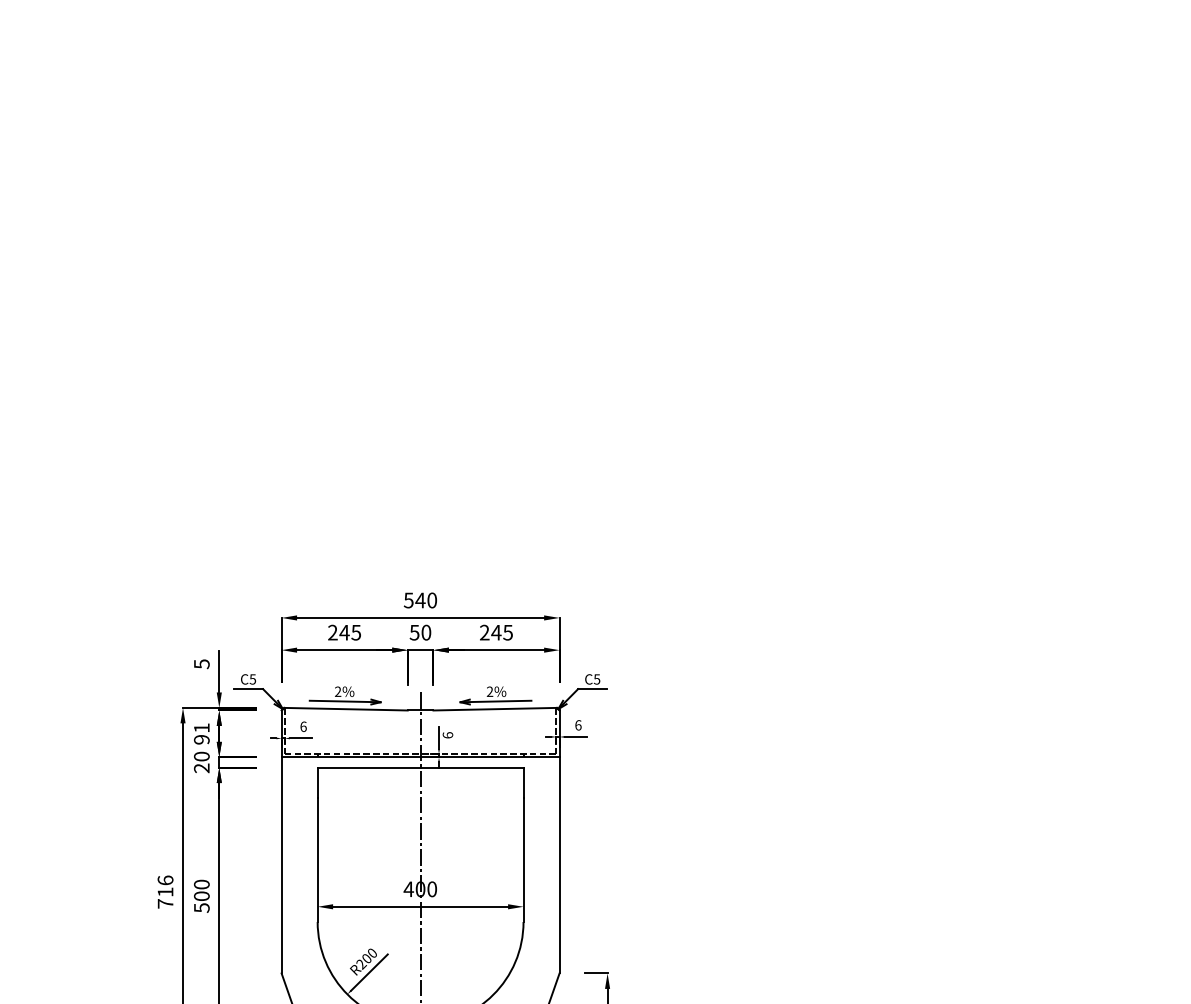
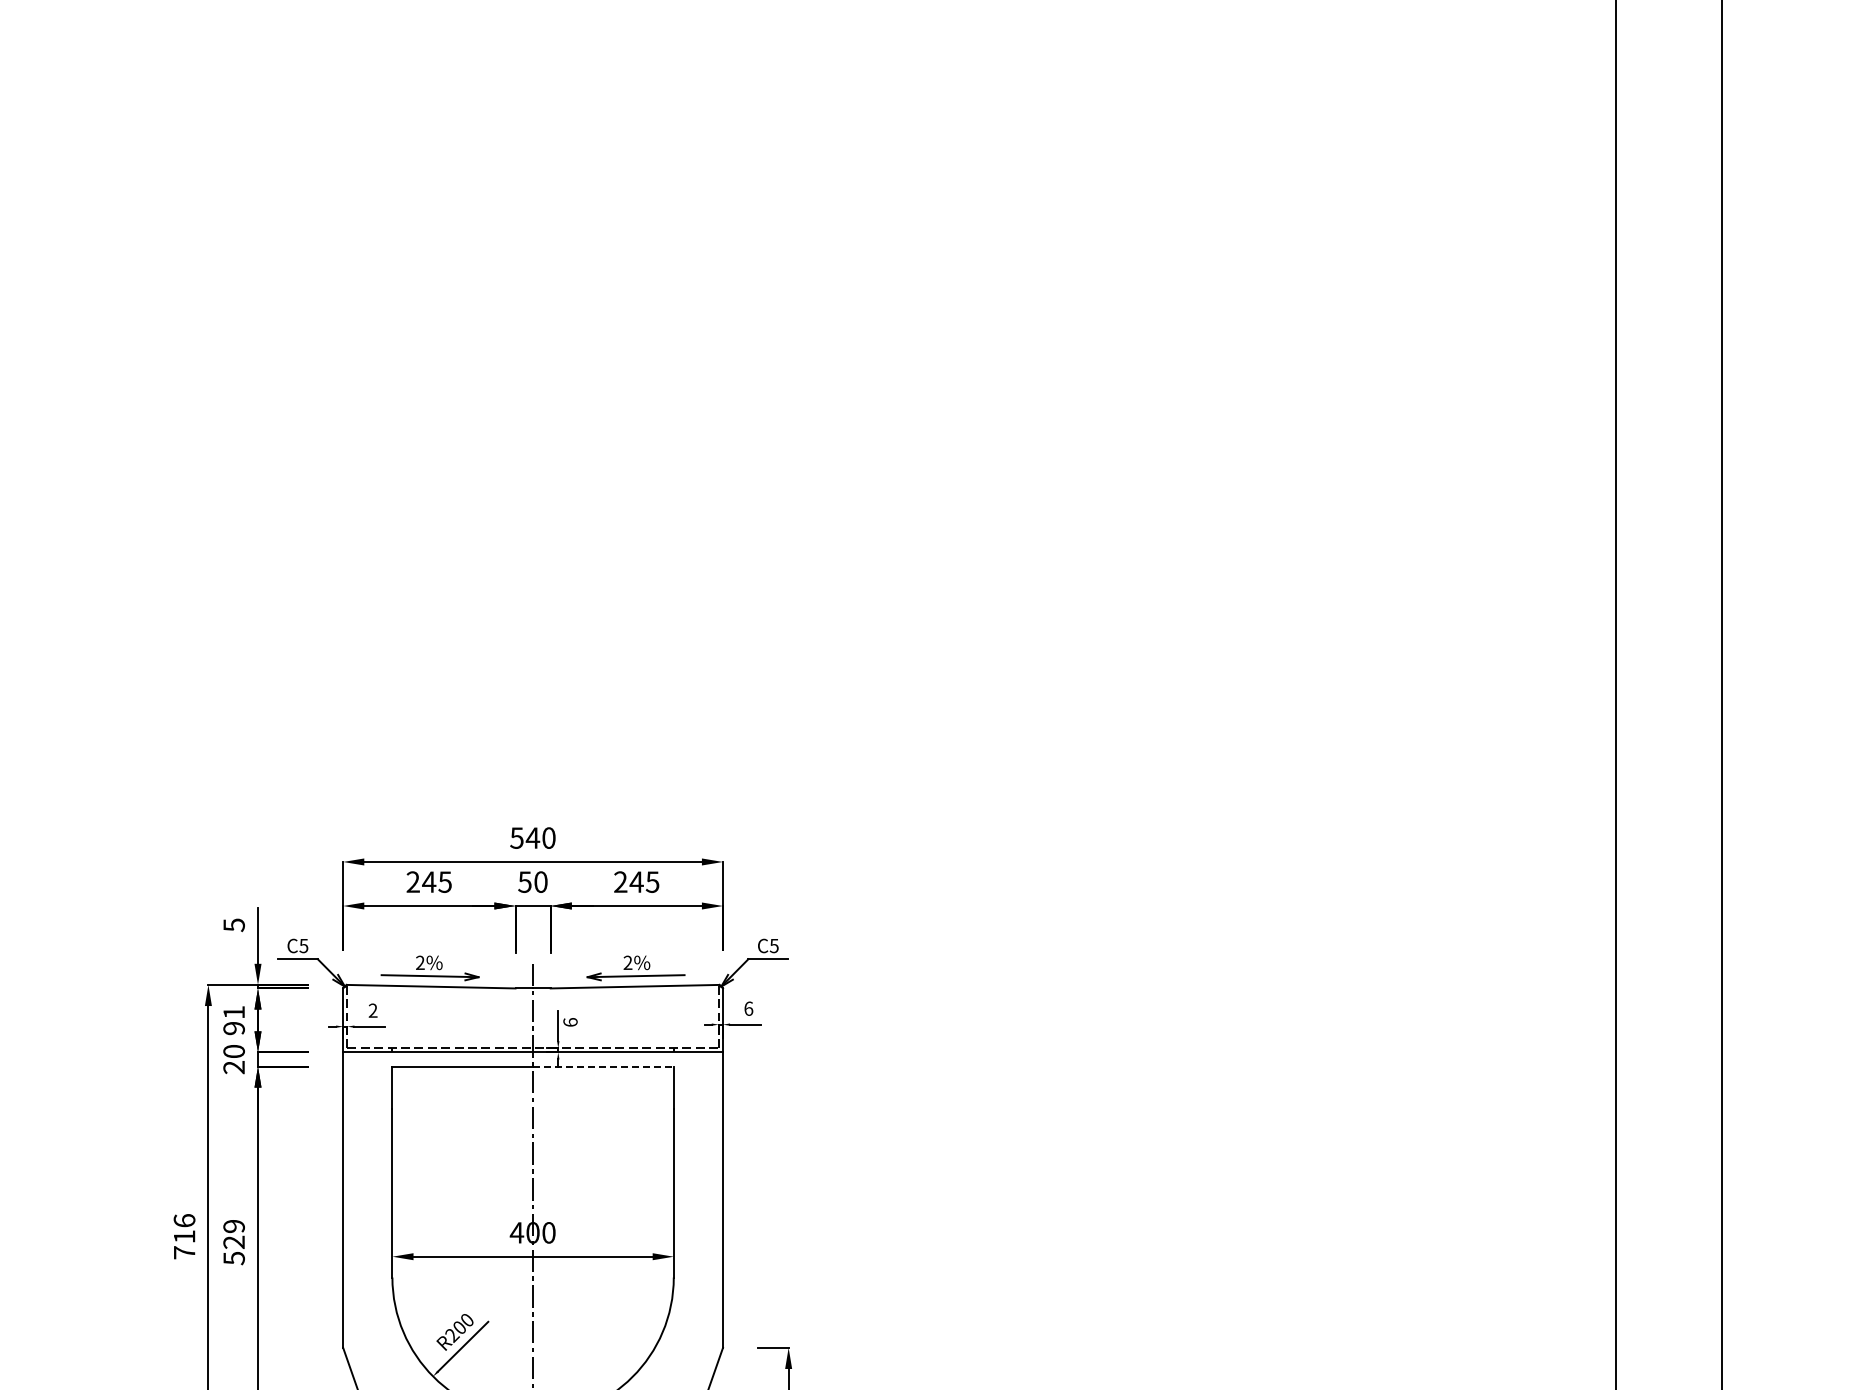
text: (303, 726) -> (372, 1010), 6 -> 2
line: (472, 767) -> (603, 1066), solid -> dashed
text: (201, 889) -> (233, 1233), 500 -> 529

